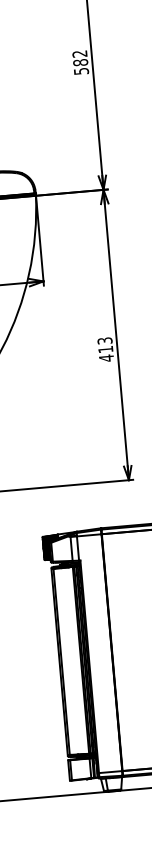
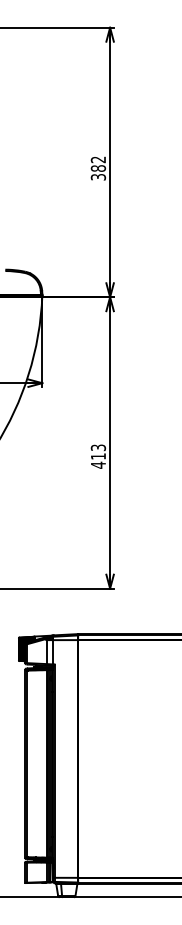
text: (80, 71) -> (97, 177), 582 -> 382

